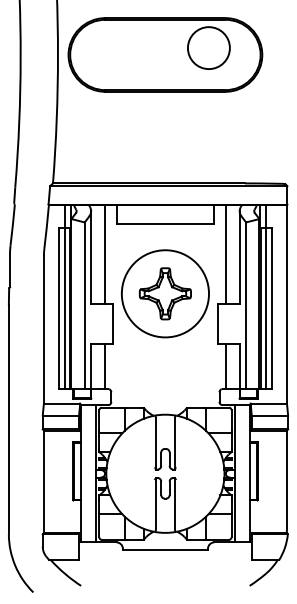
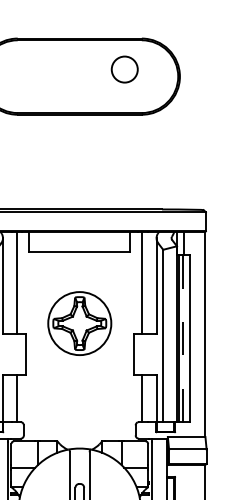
circle: (208, 48) -> (124, 69), size x0.6
circle: (165, 293) -> (79, 323), size x0.7
line: (265, 308) -> (183, 338), solid -> dashed

